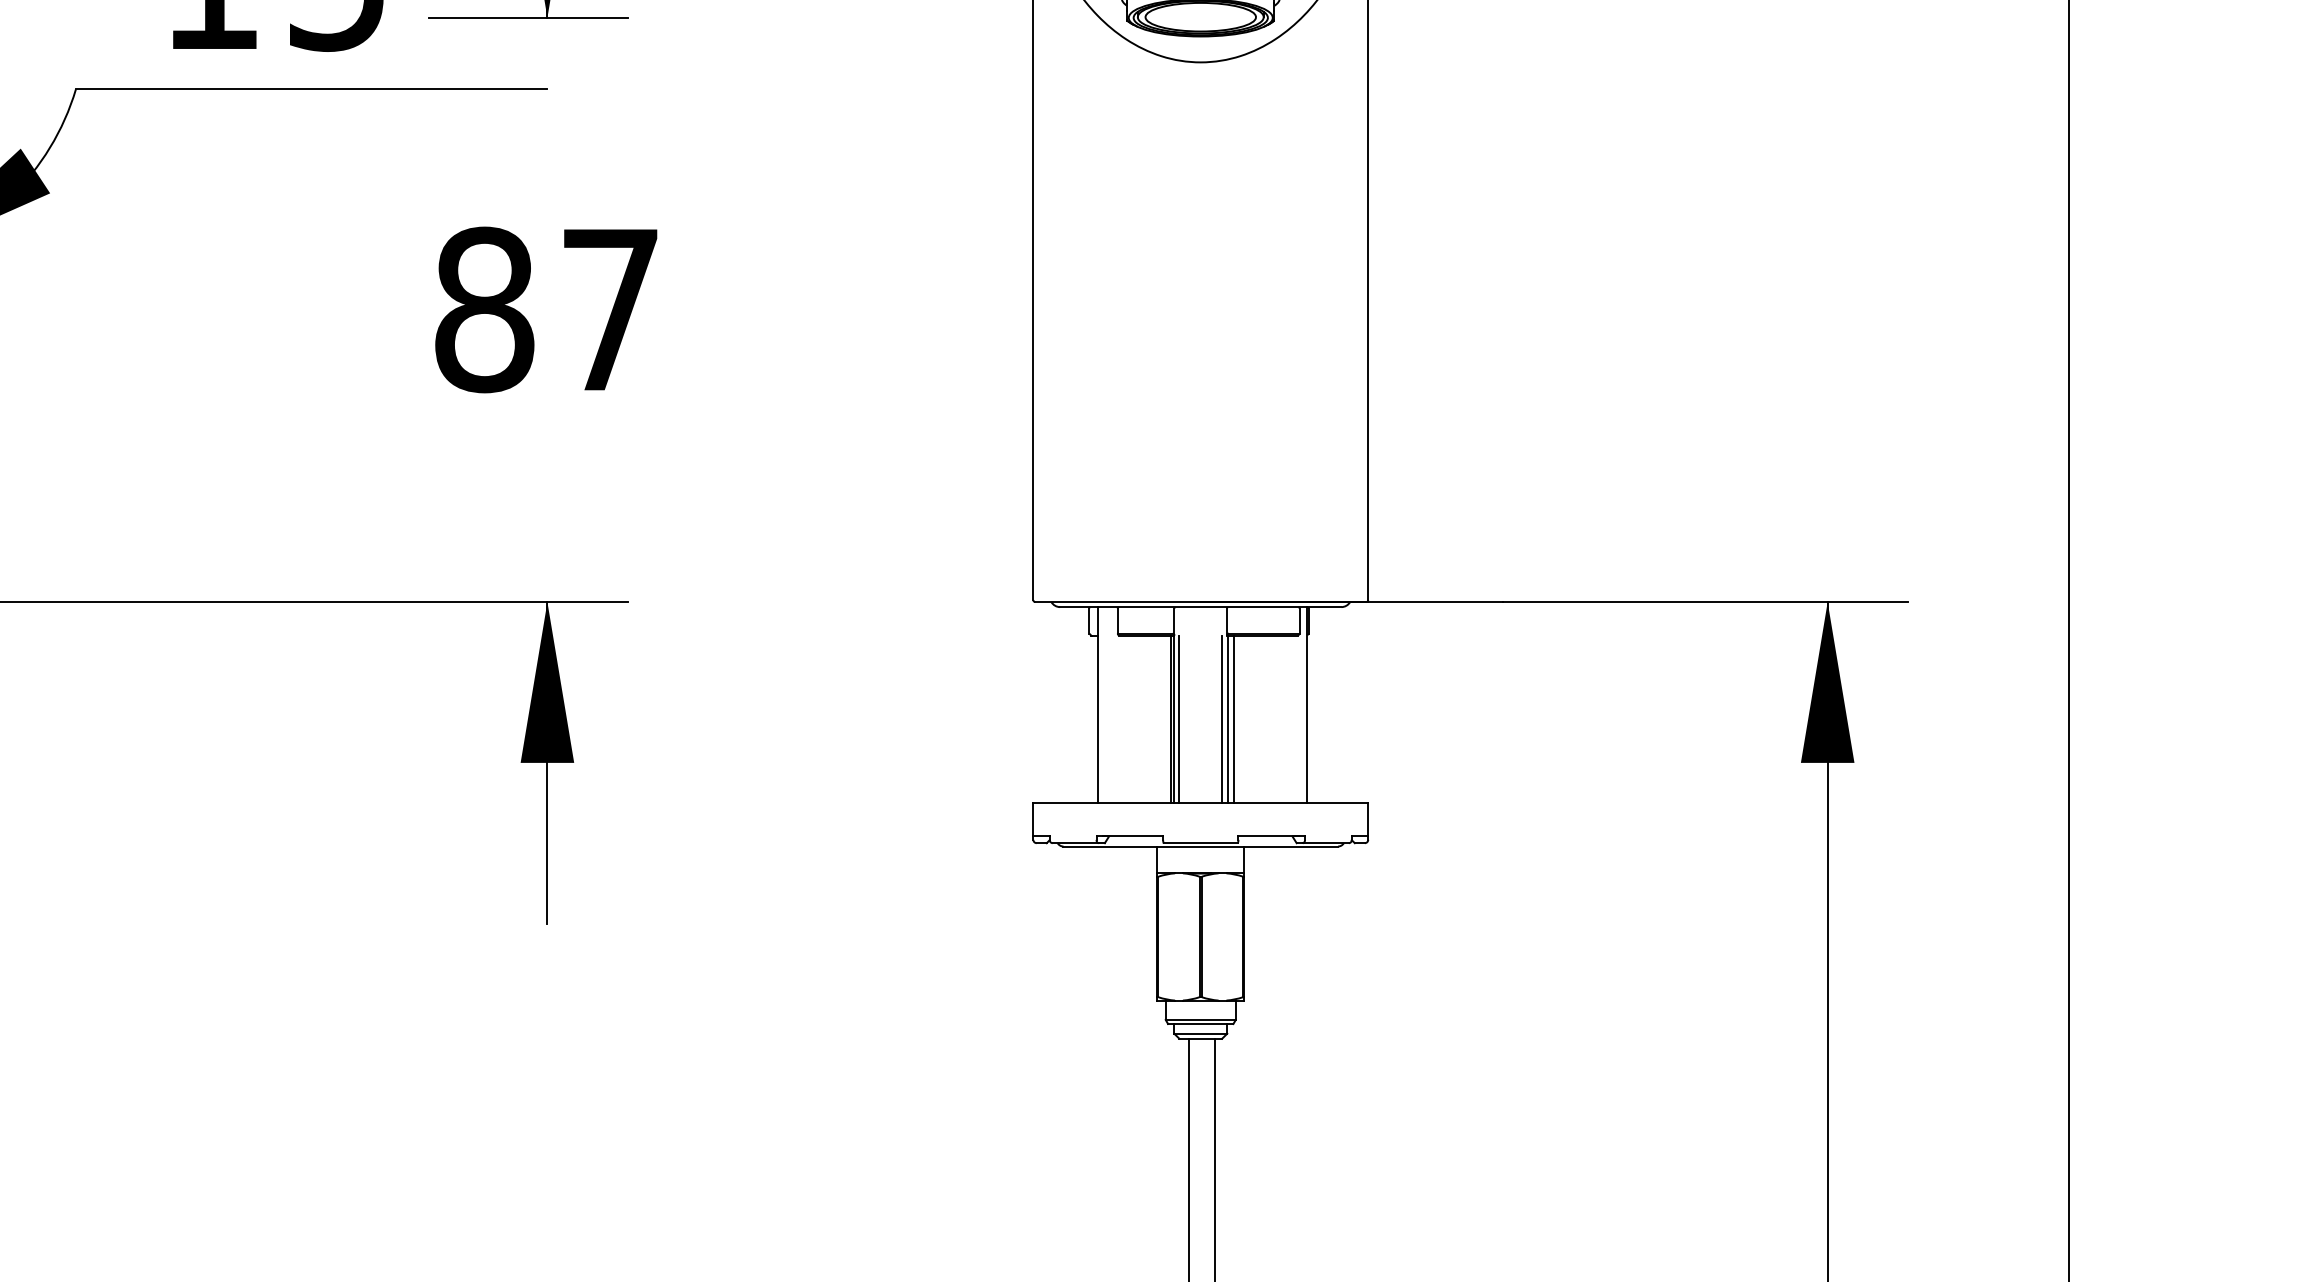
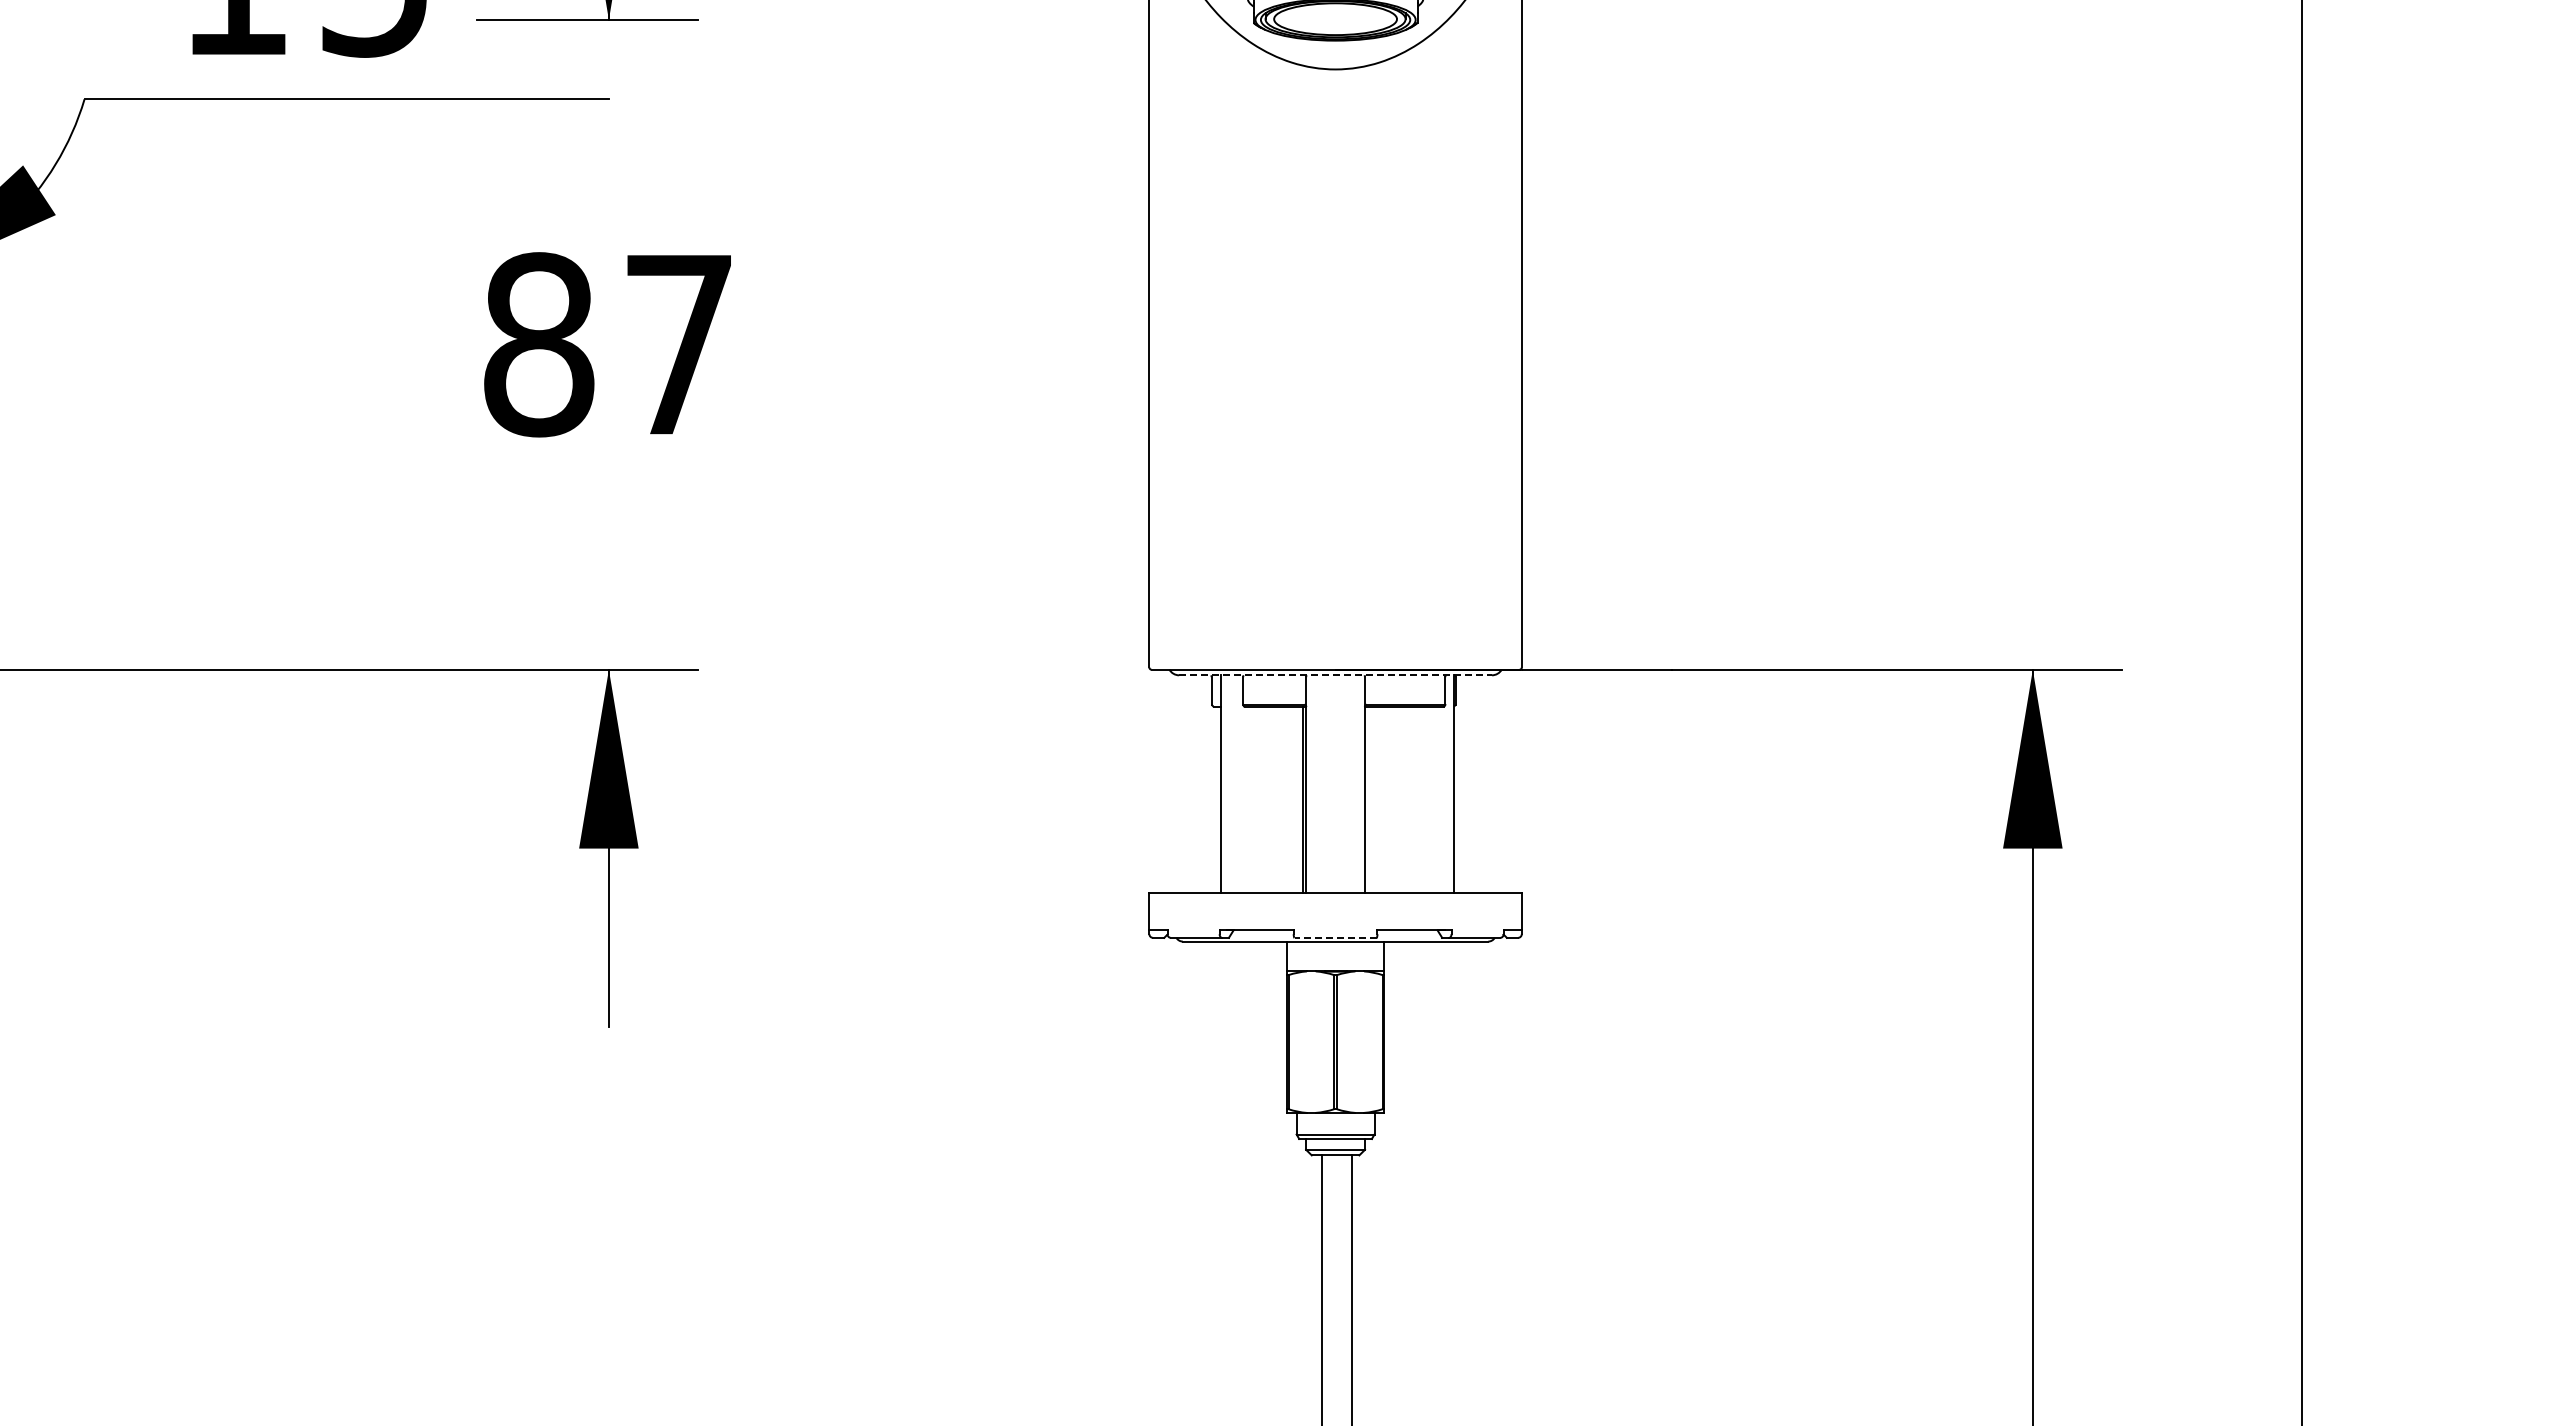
line: (1201, 607) -> (1336, 675), solid -> dashed
line: (1179, 718) -> (1311, 799), removed
line: (1222, 718) -> (1359, 799), removed
line: (1233, 718) -> (1372, 799), removed
line: (1200, 842) -> (1335, 937), solid -> dashed

